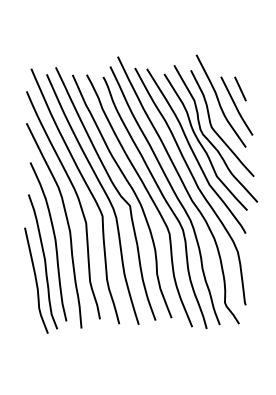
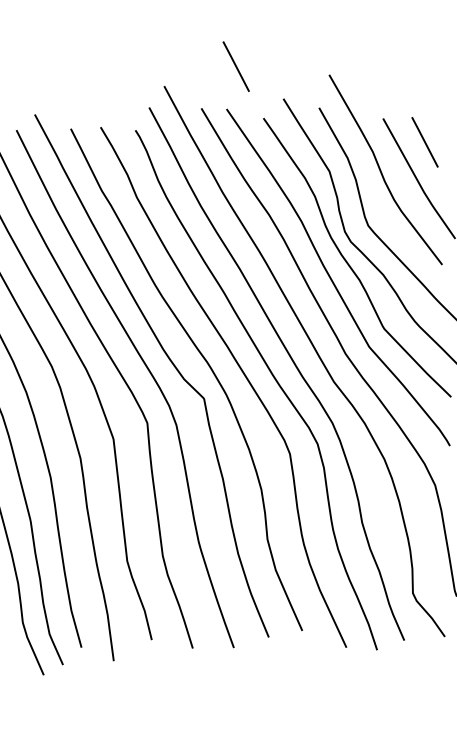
line: (152, 48) -> (236, 65), added

